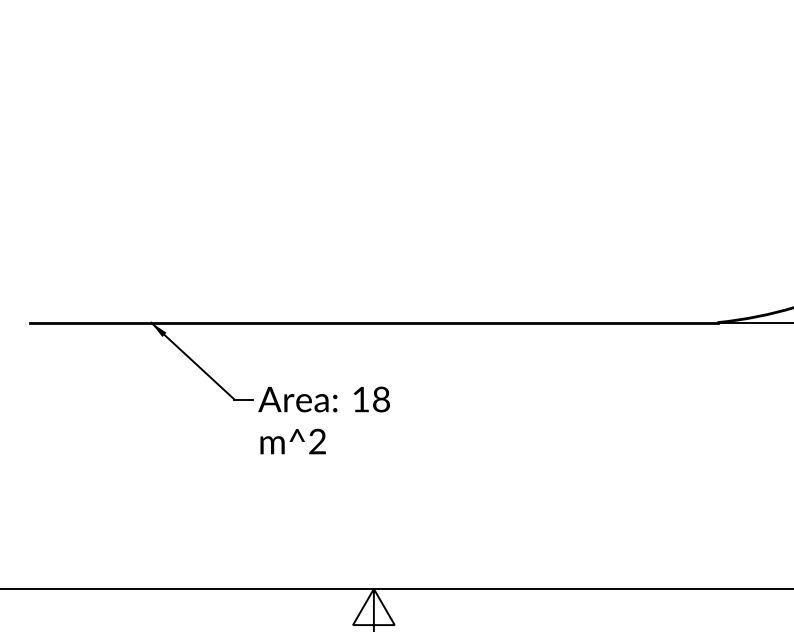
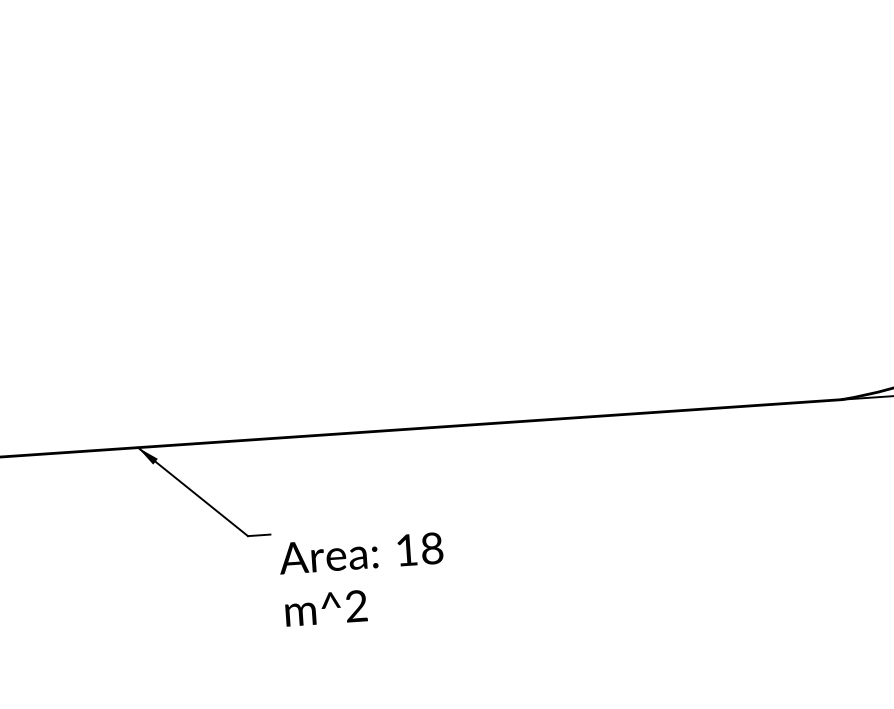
text: (323, 420) -> (362, 579), moved

